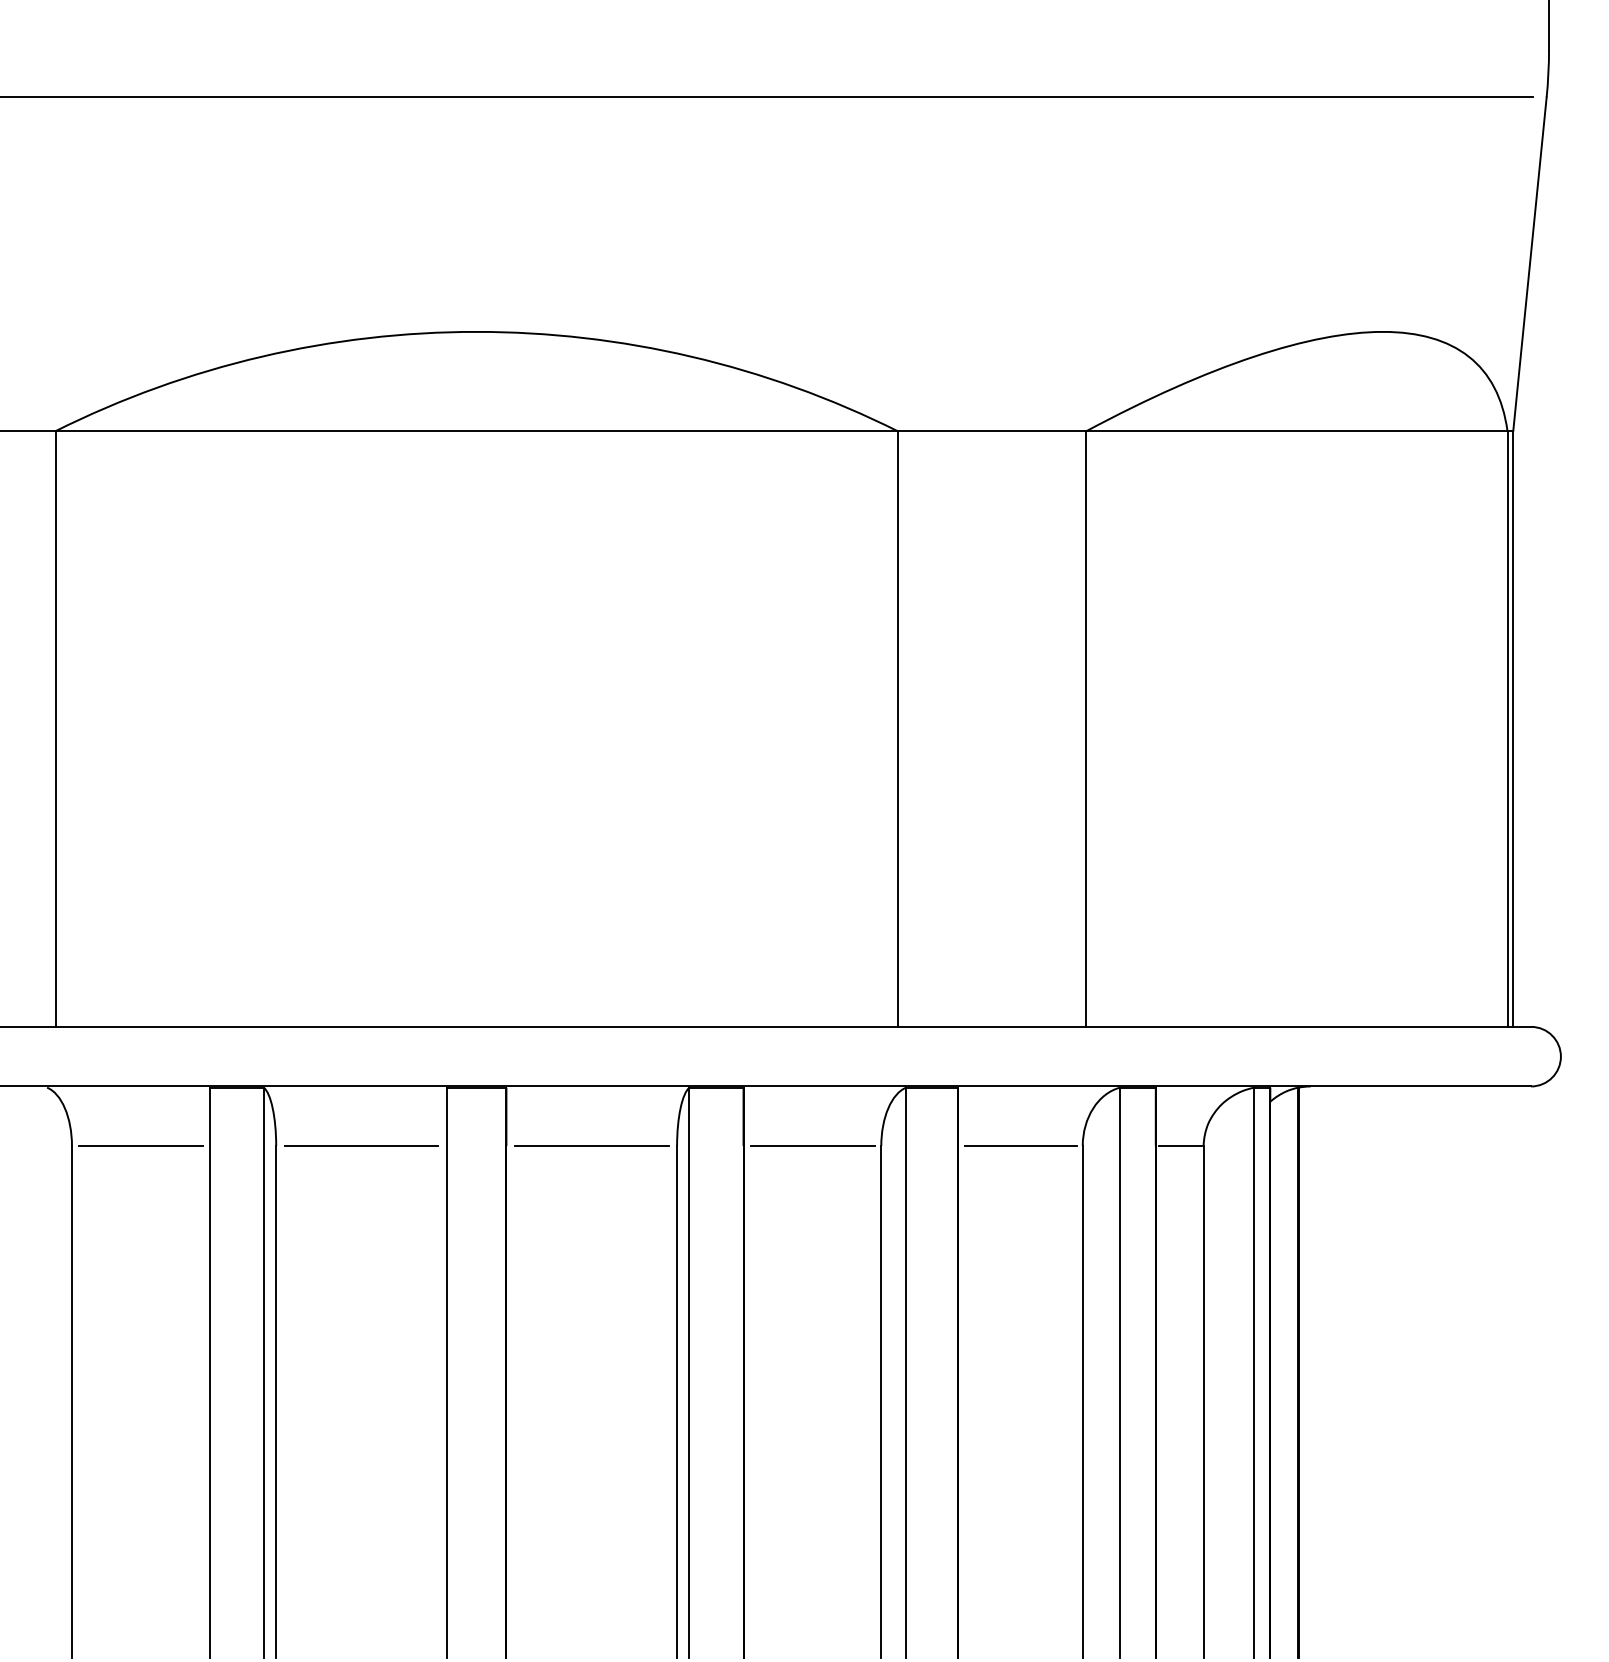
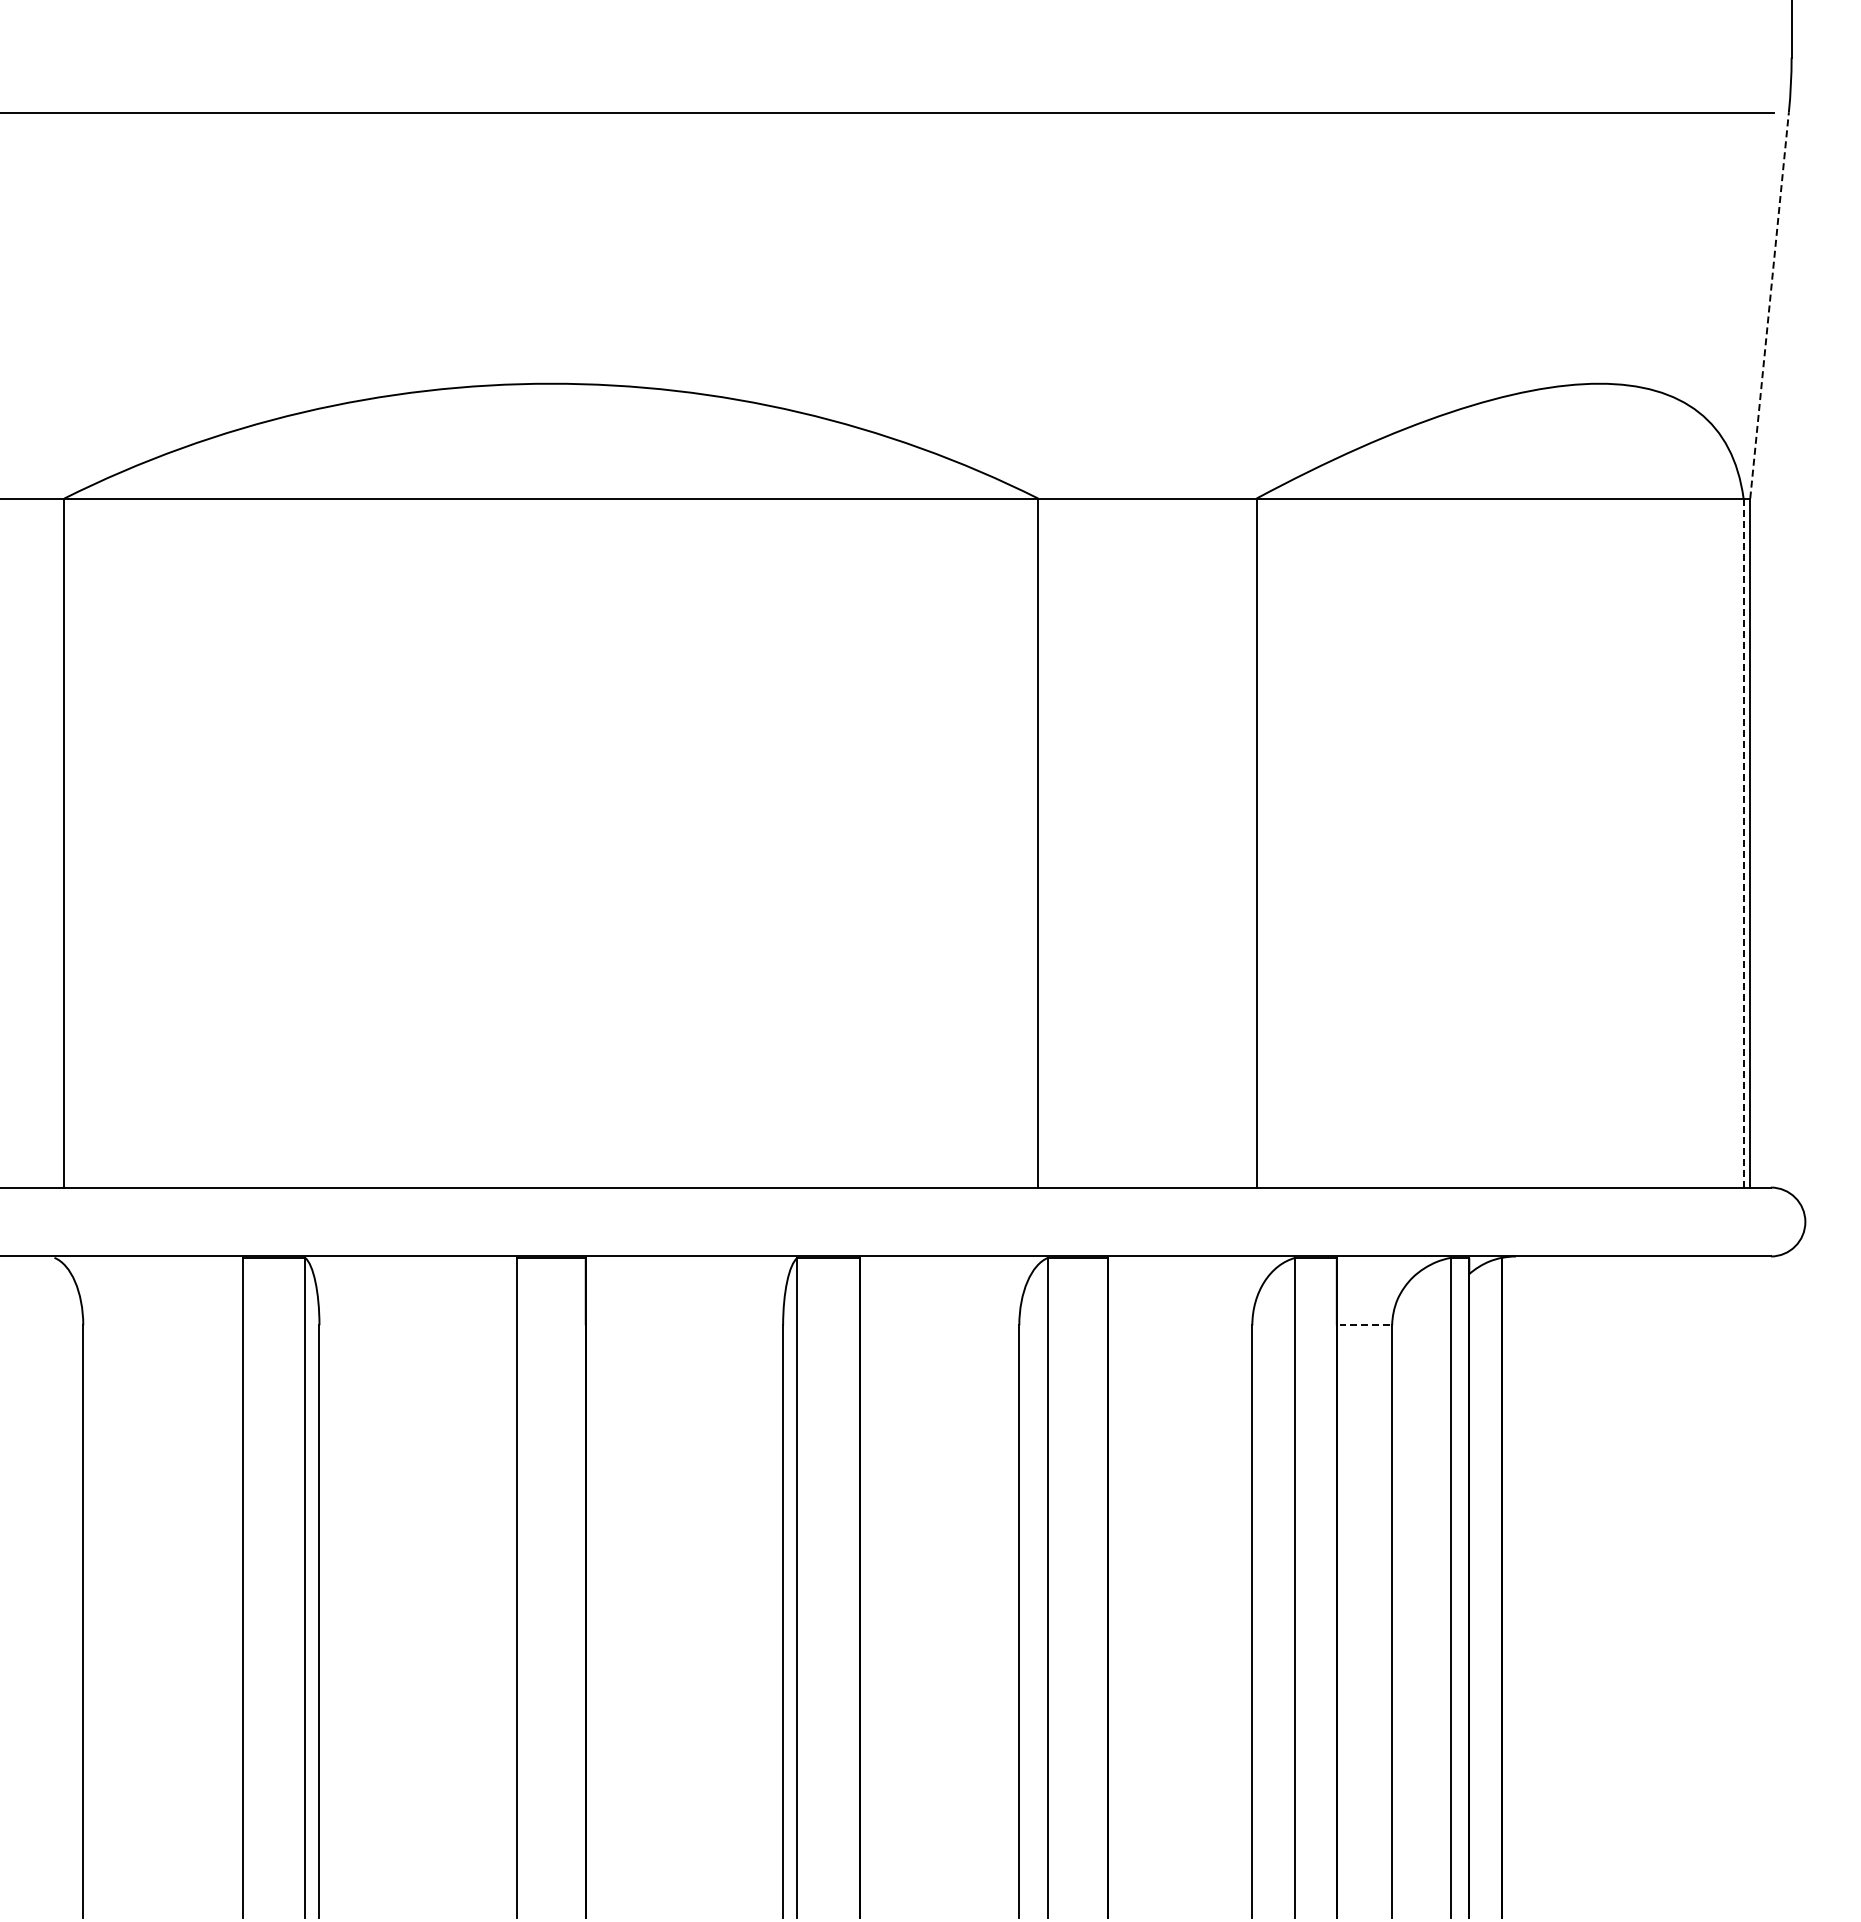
line: (1529, 264) -> (1769, 305), solid -> dashed
line: (1507, 729) -> (1743, 843), solid -> dashed
line: (140, 1146) -> (162, 1325), removed
line: (360, 1146) -> (417, 1325), removed
line: (591, 1146) -> (684, 1325), removed
line: (812, 1146) -> (939, 1325), removed
line: (1020, 1146) -> (1180, 1325), removed
line: (1179, 1146) -> (1364, 1325), solid -> dashed

